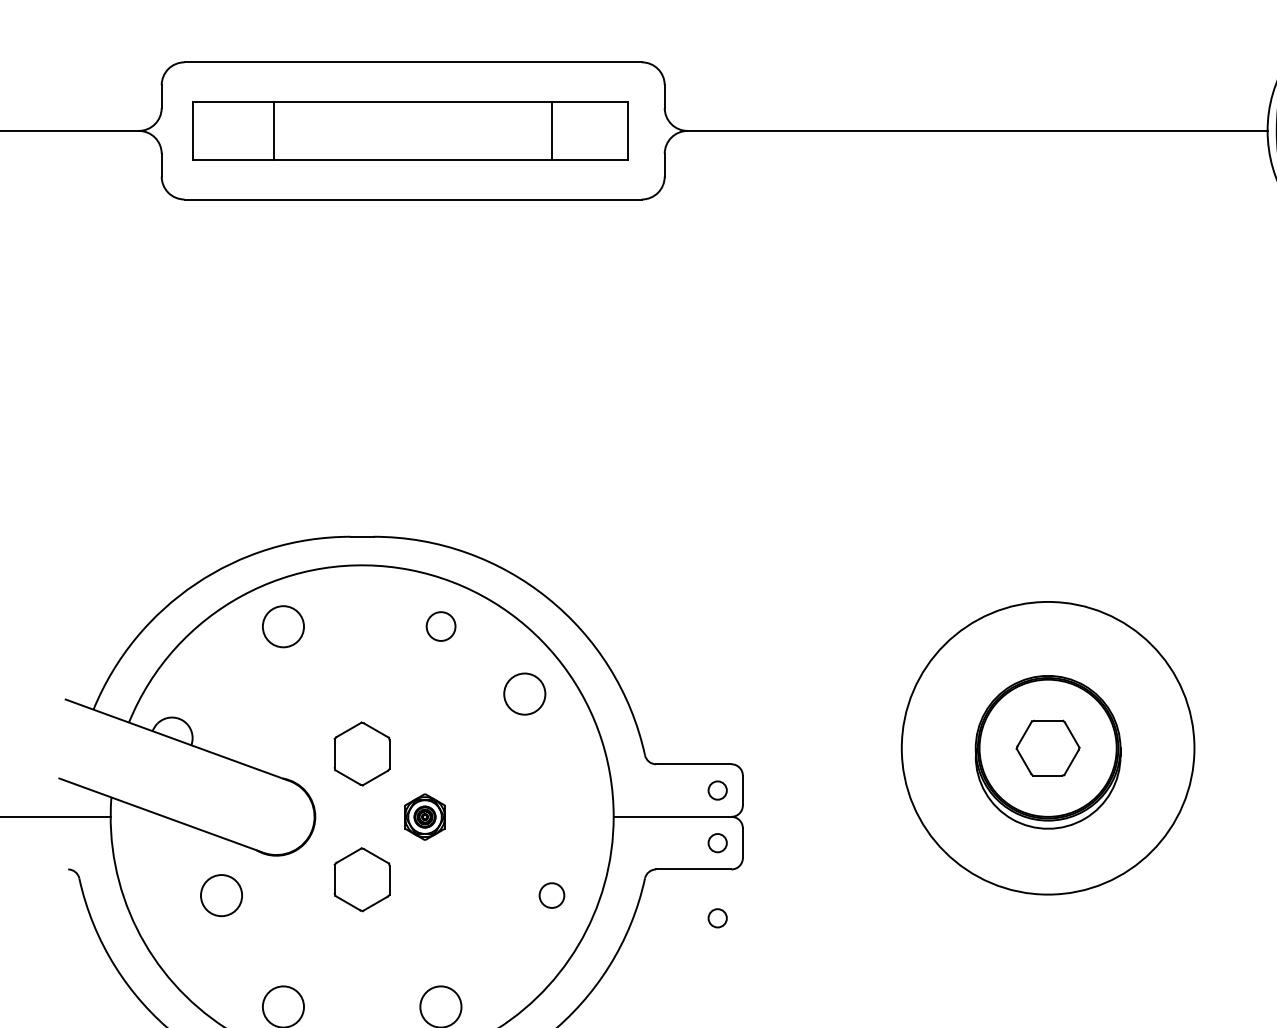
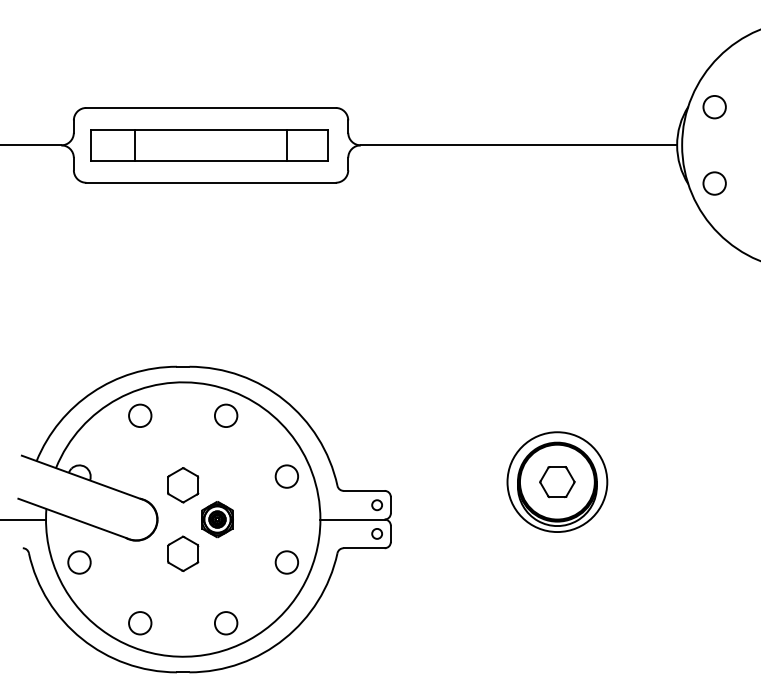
circle: (441, 626) -> (226, 415), size x1.43
circle: (524, 693) -> (286, 476), moved
circle: (1048, 748) -> (557, 482), size x0.62
part: (425, 816) -> (217, 519), size x1.43
circle: (221, 895) -> (79, 562), moved
circle: (551, 895) -> (286, 562), size x1.67
circle: (716, 917) -> (376, 574), removed

